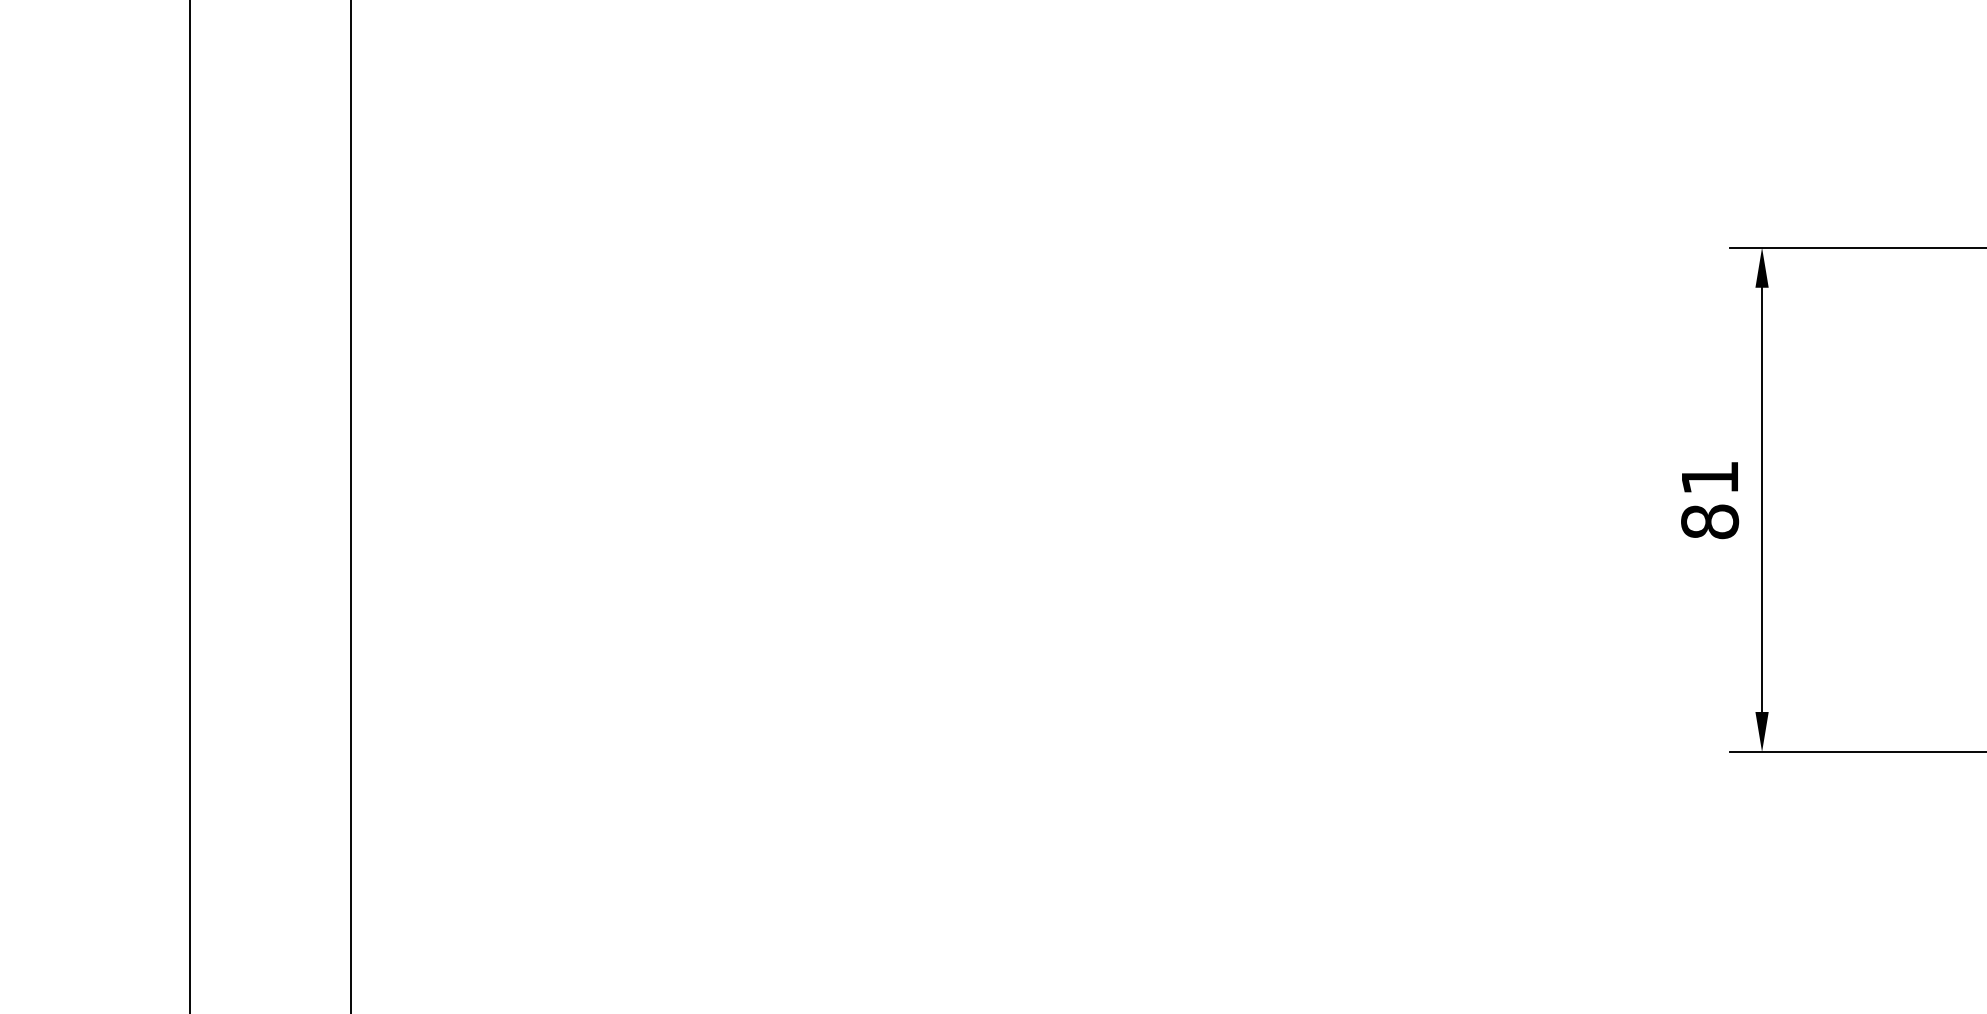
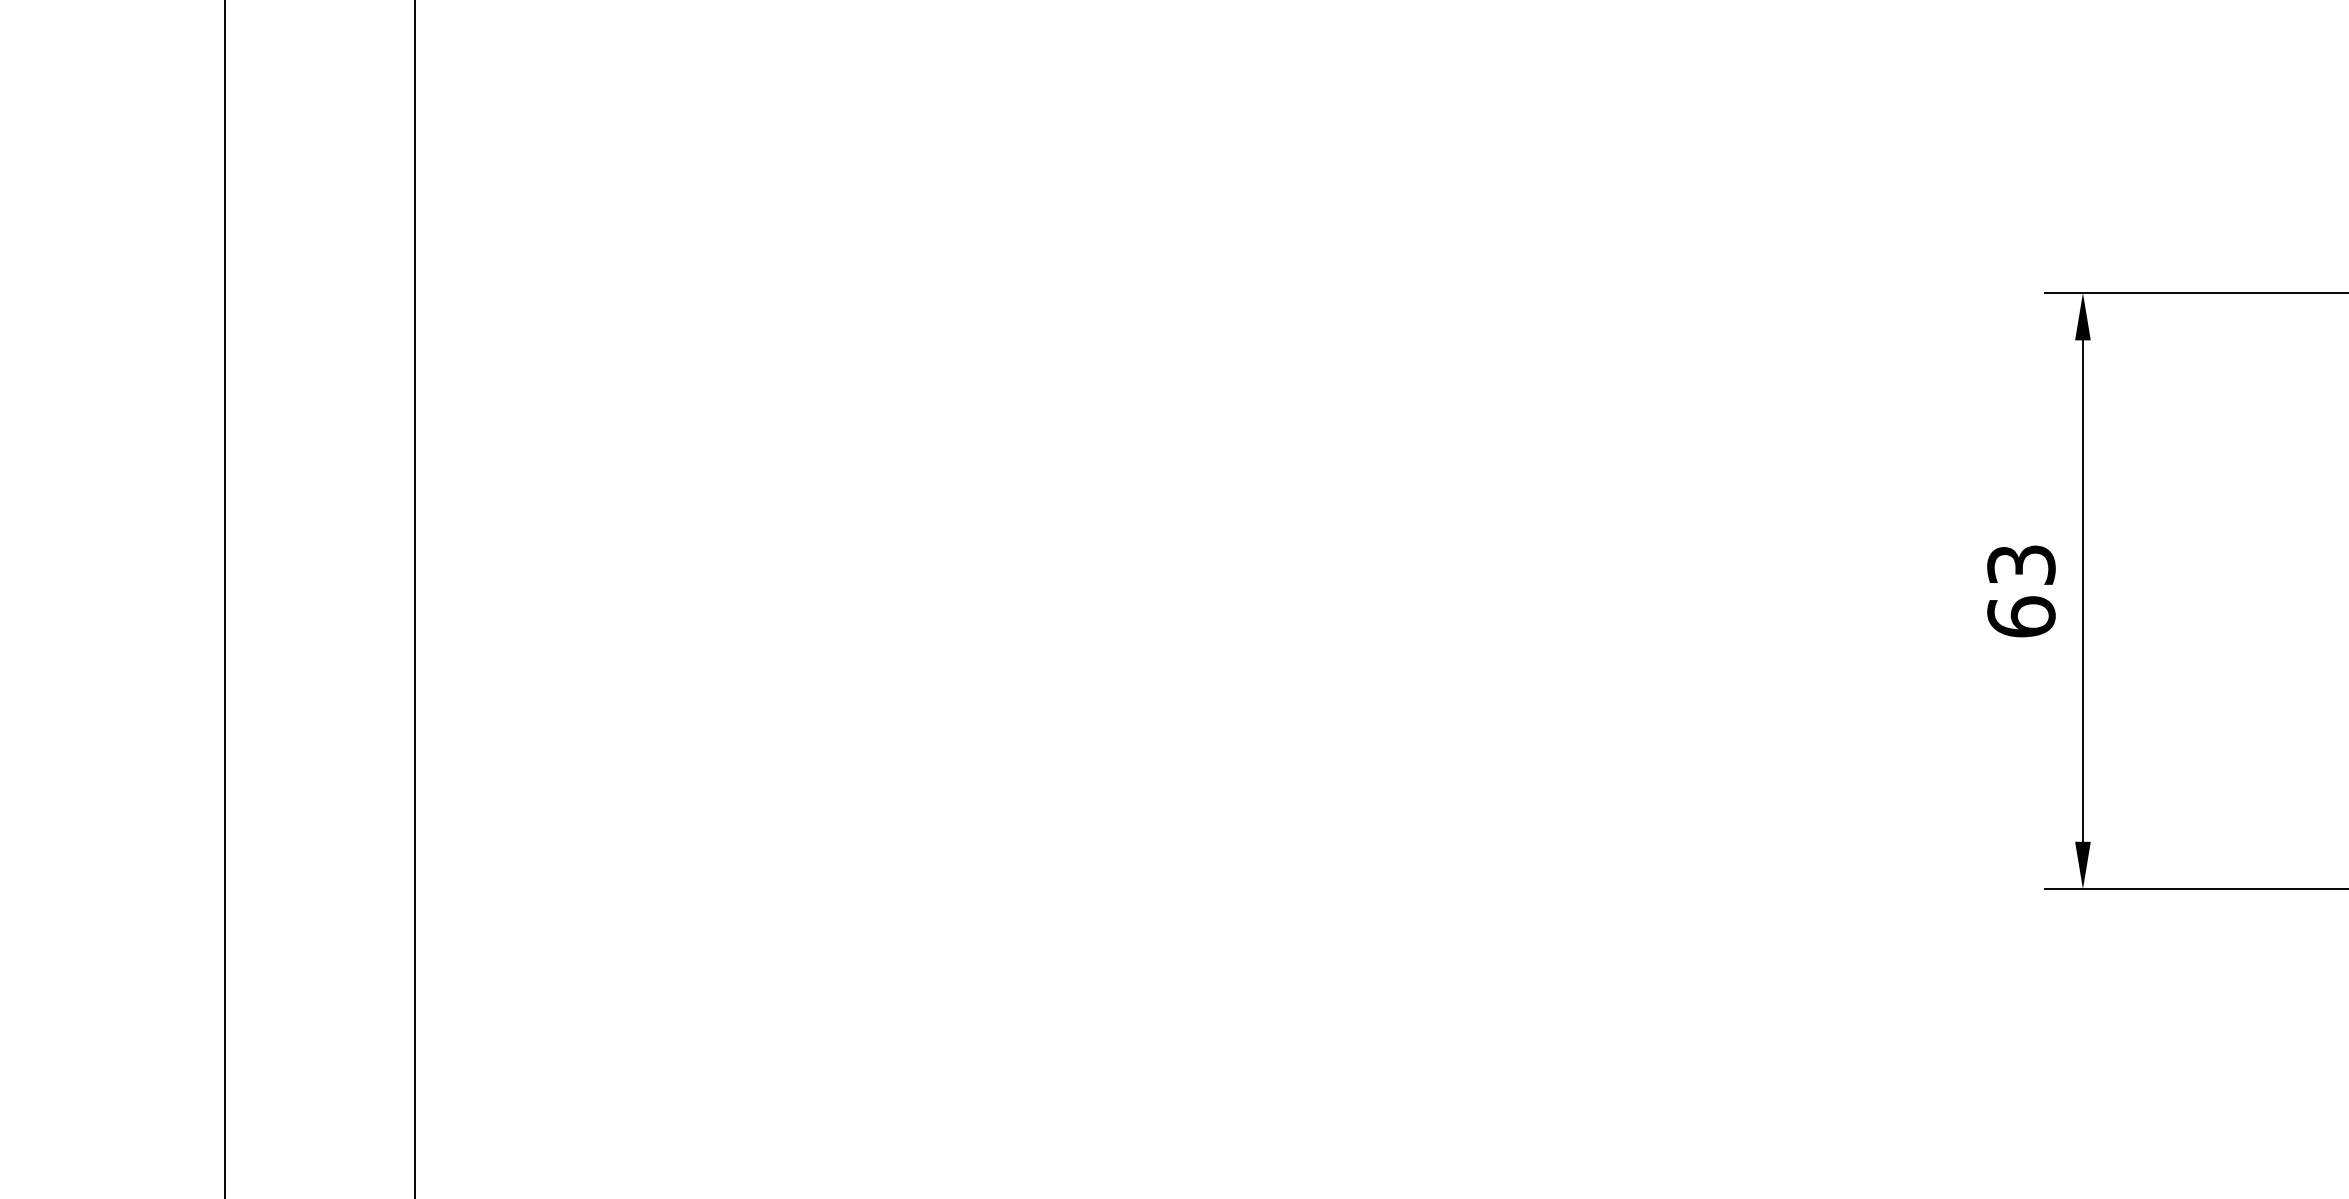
text: (1710, 500) -> (2021, 591), 81 -> 63

